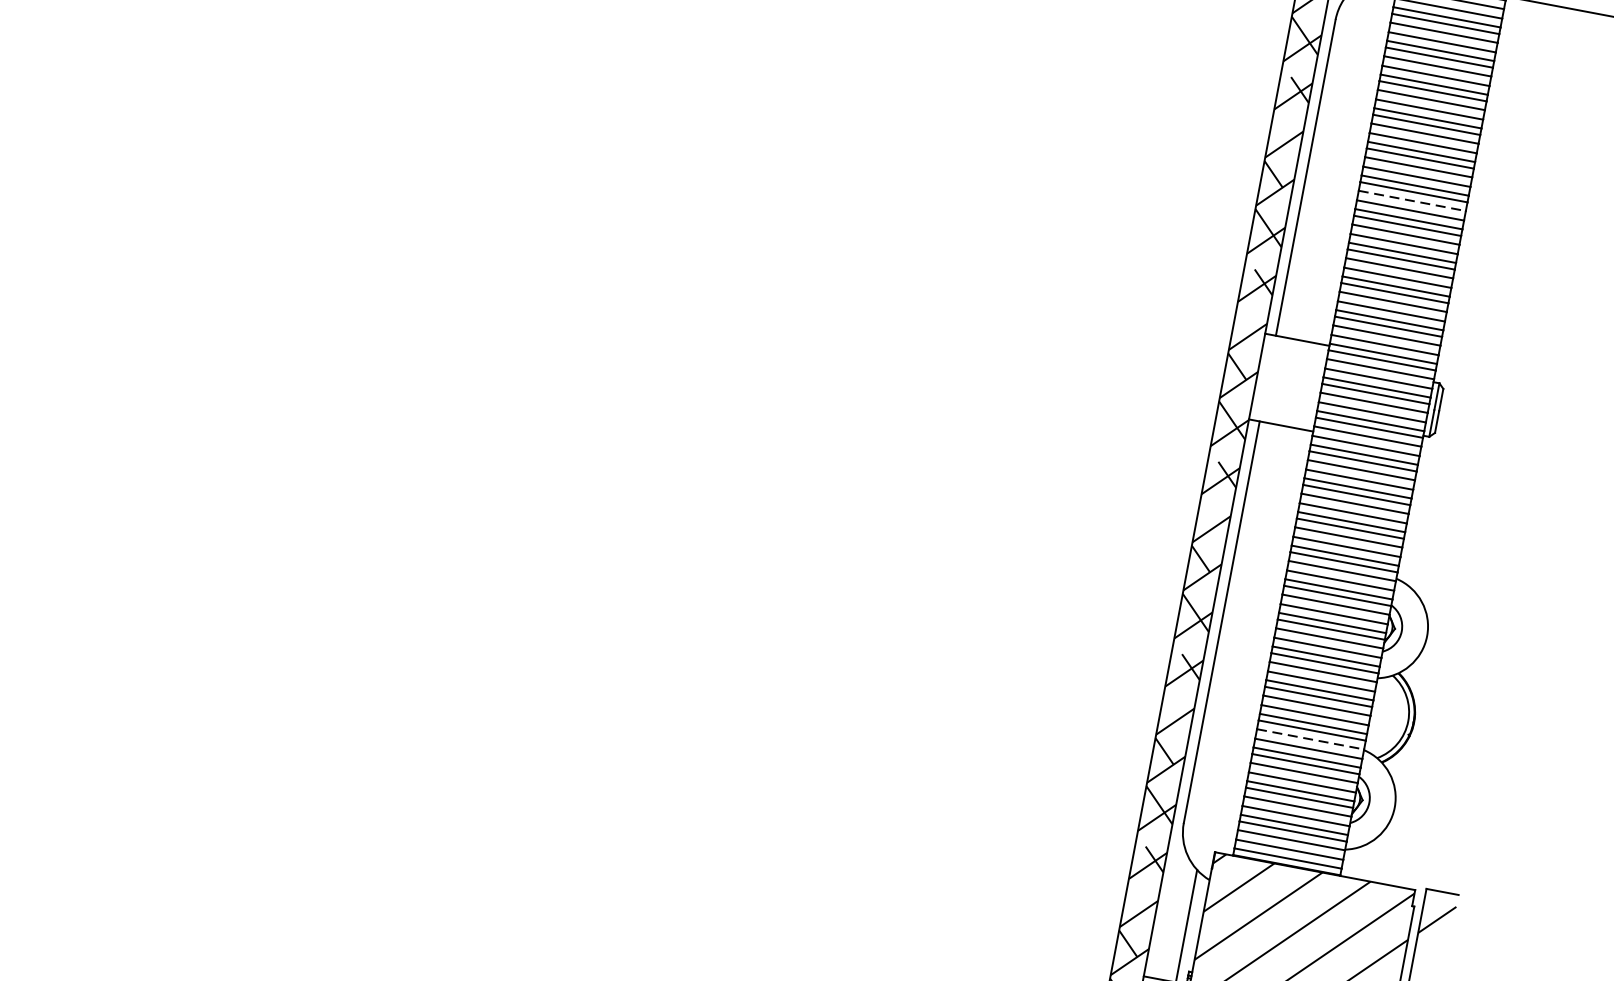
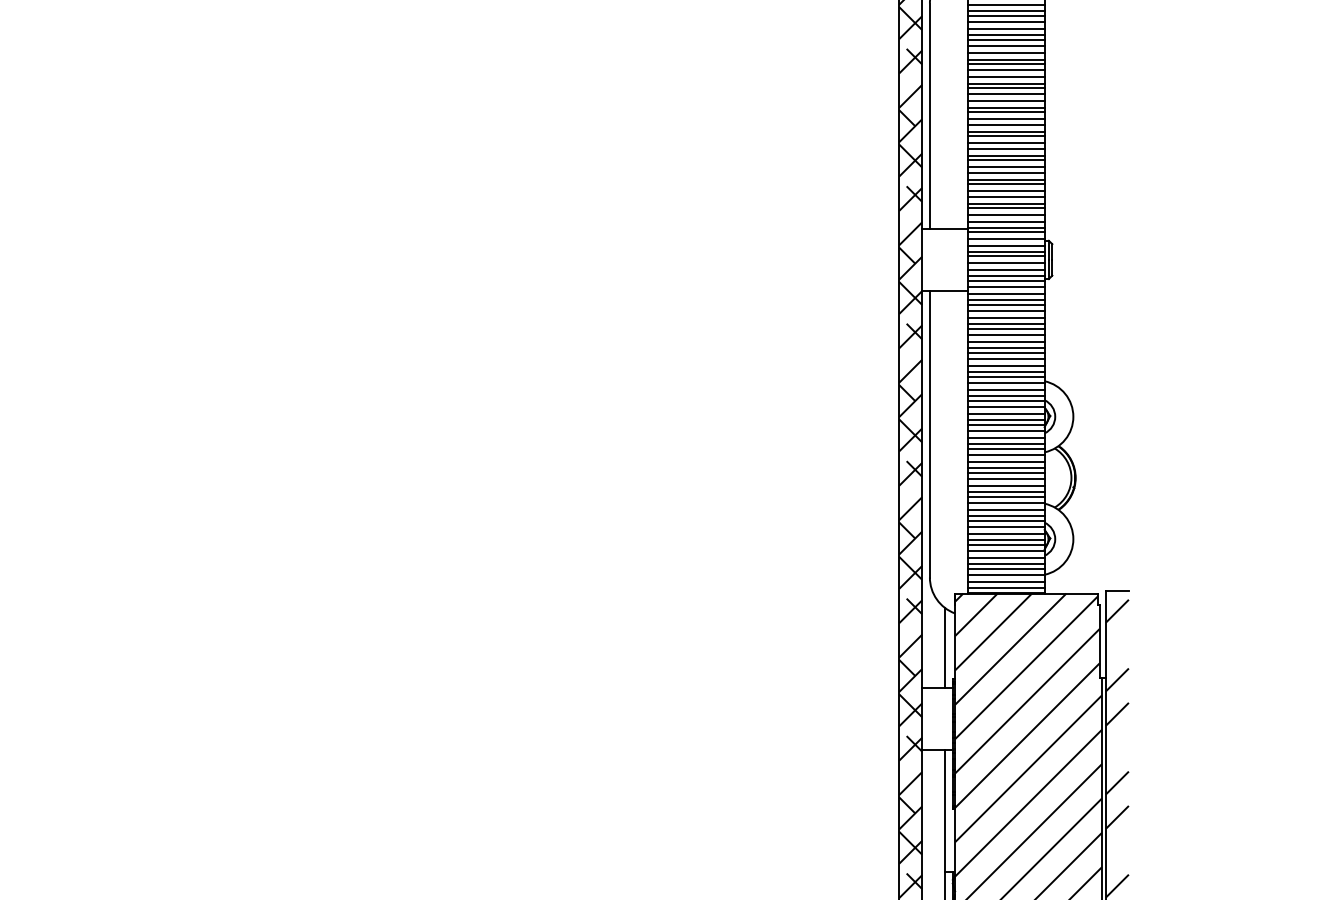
line: (1412, 200) -> (1006, 118), dashed -> solid
line: (1310, 739) -> (1006, 503), dashed -> solid

